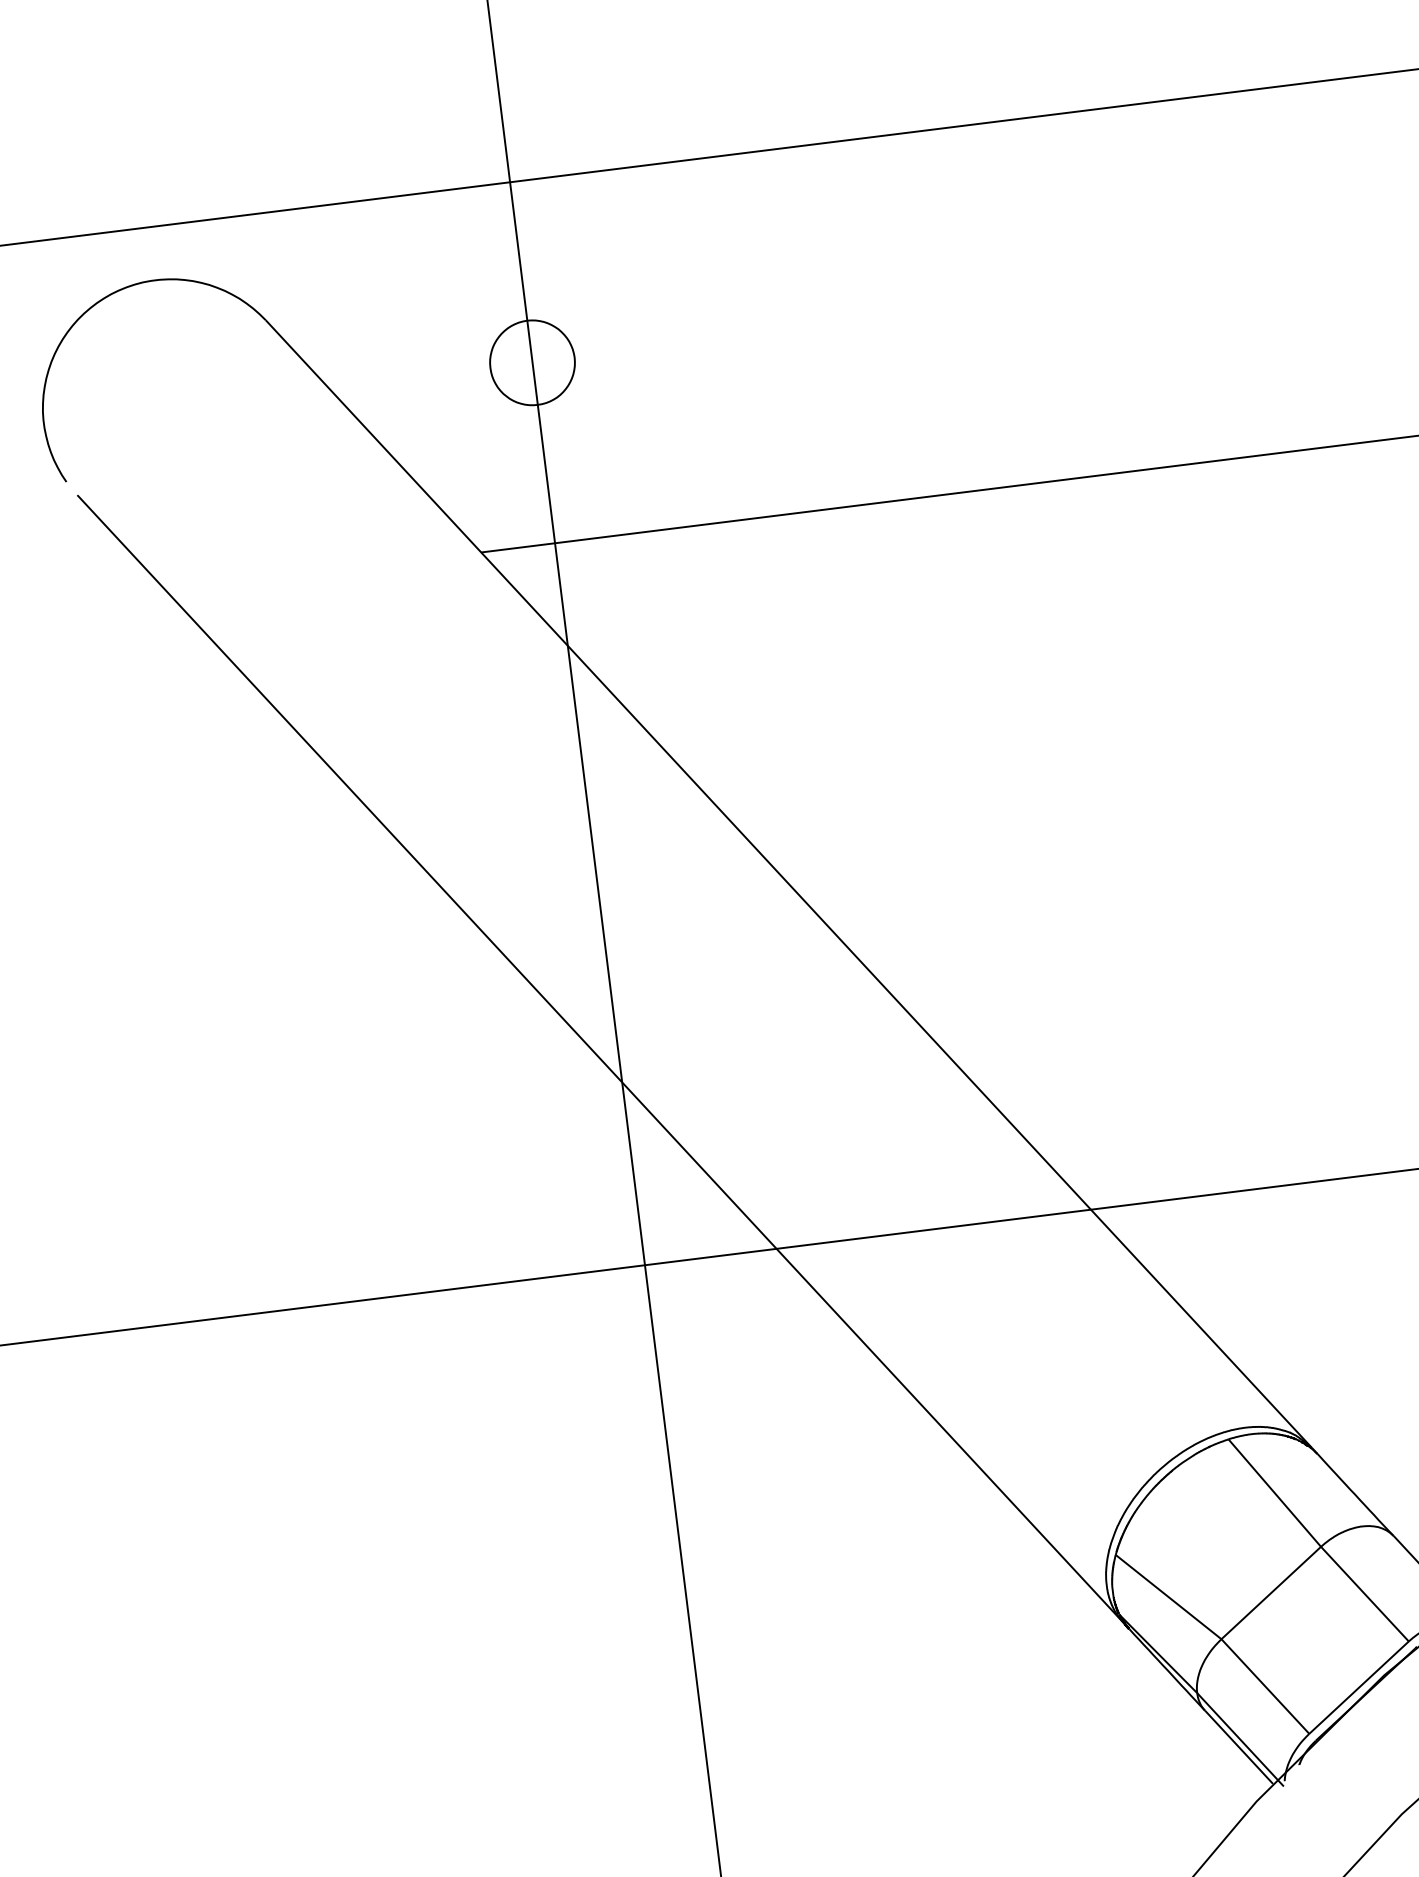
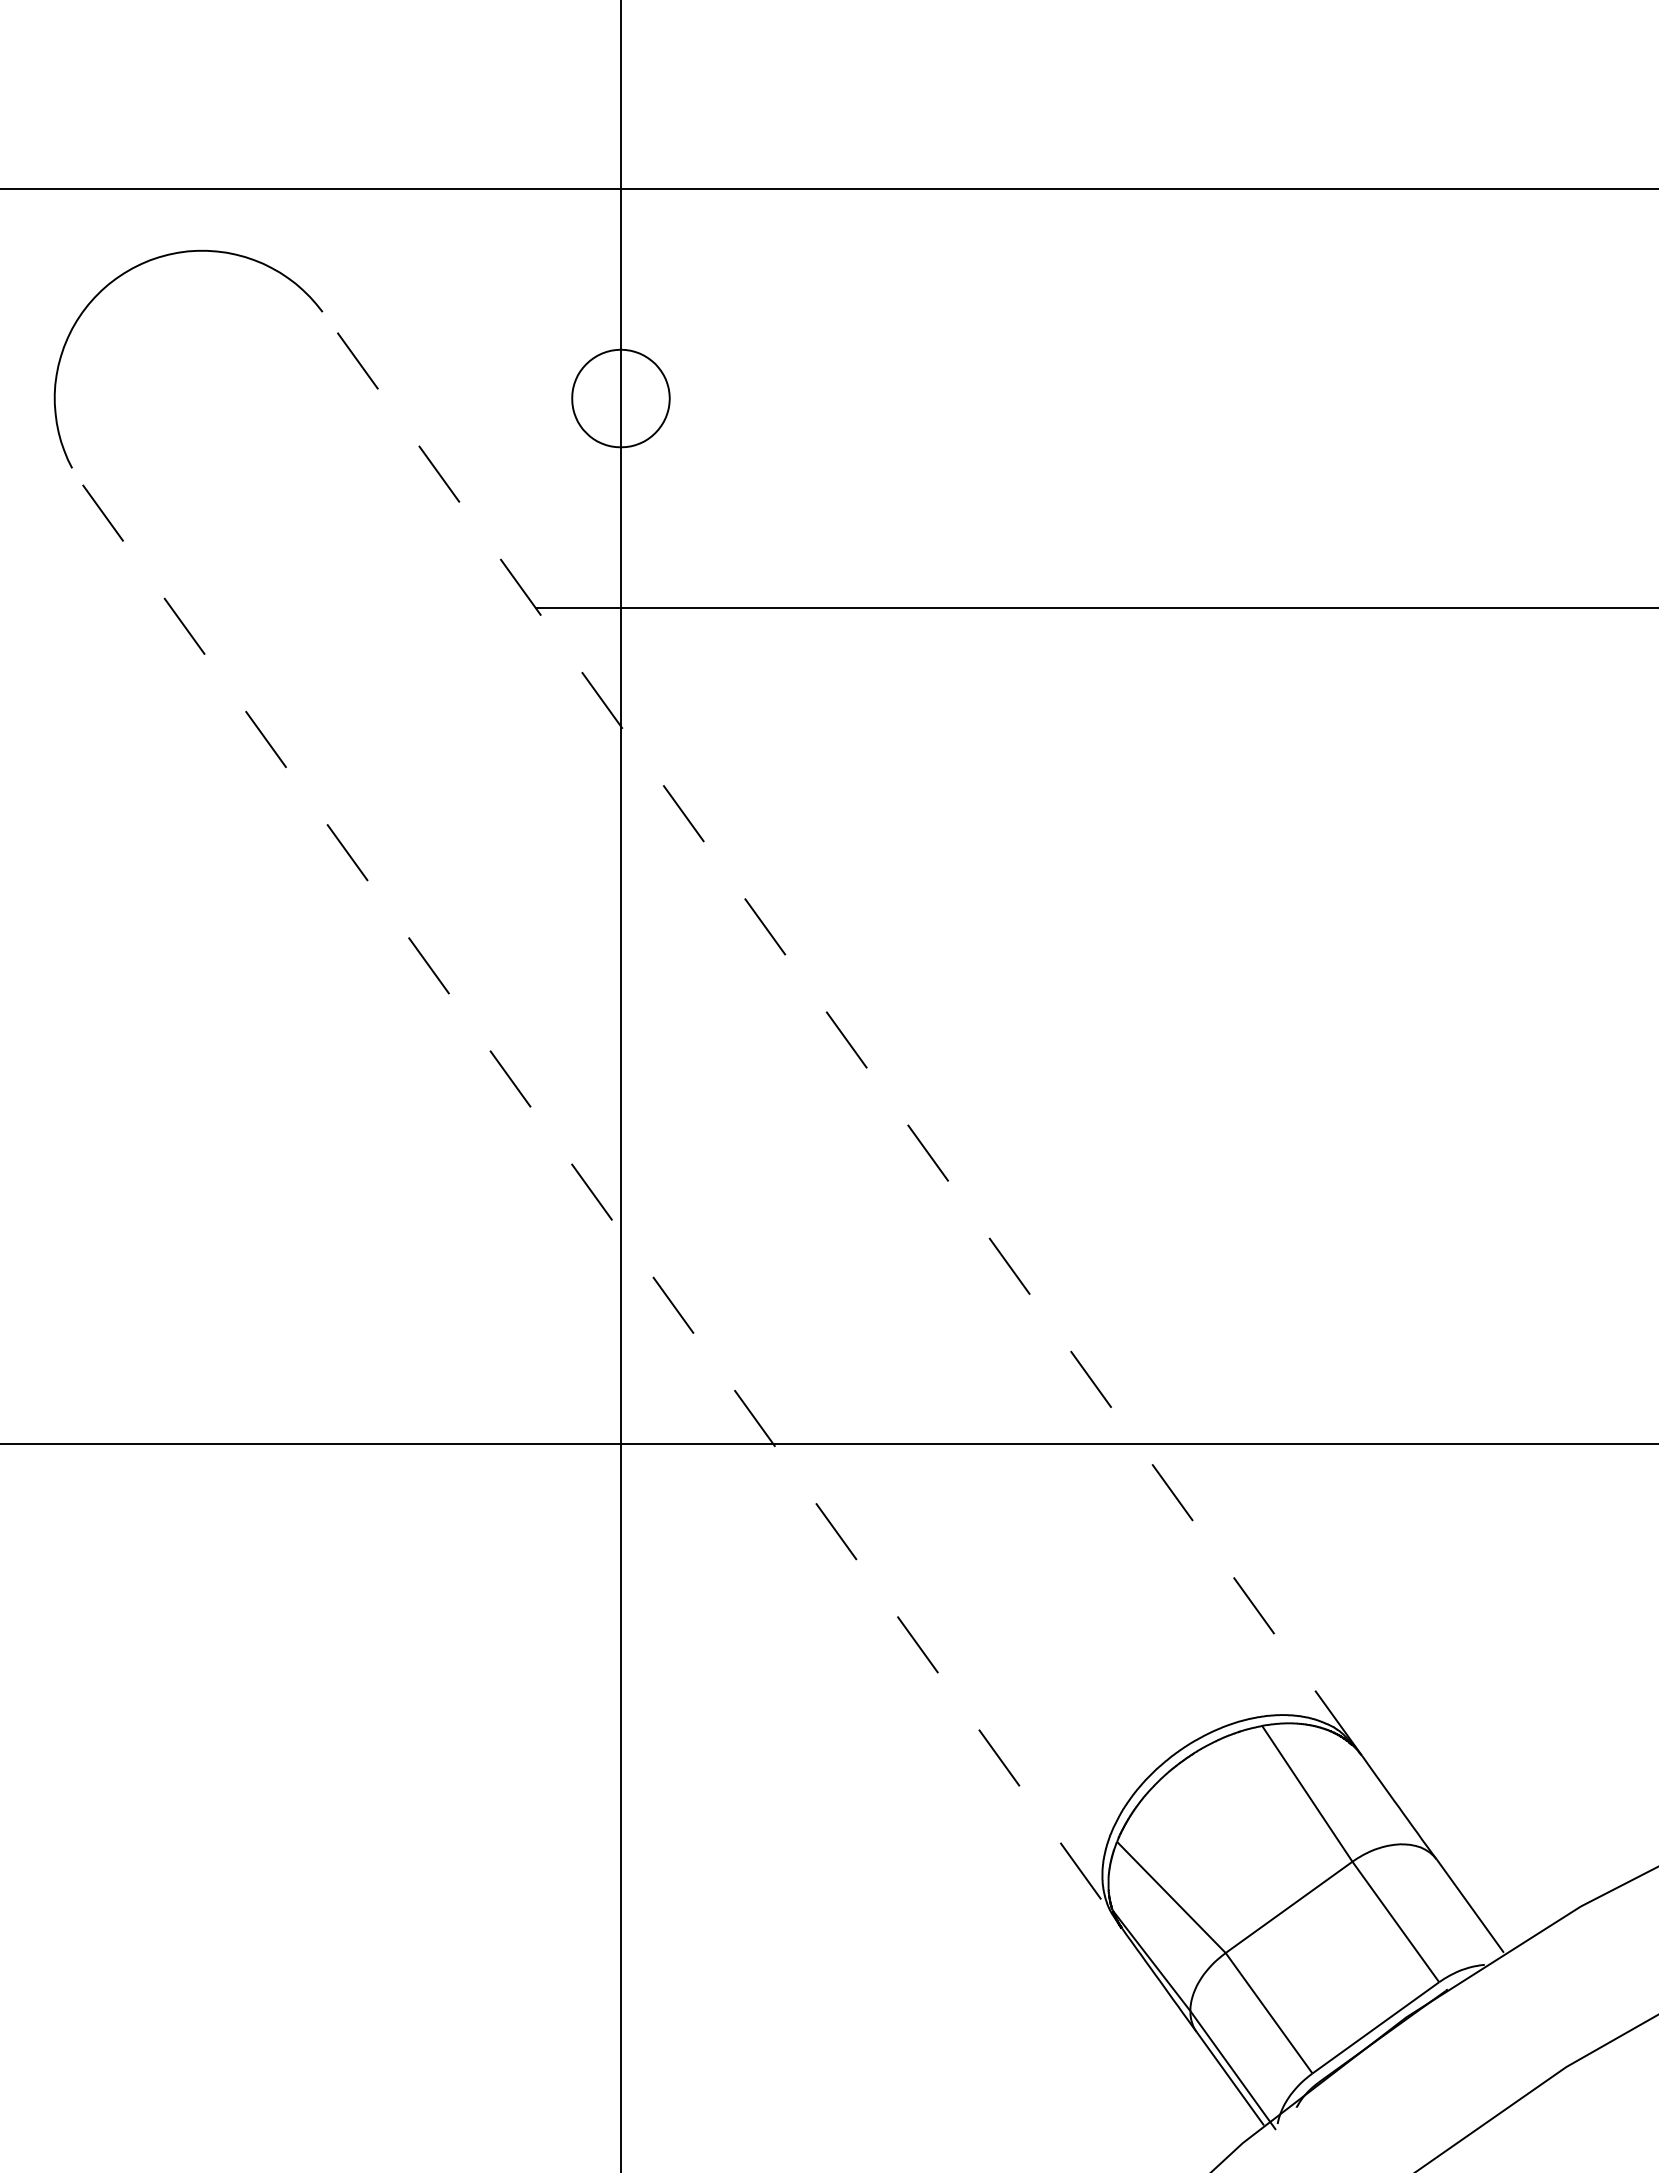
line: (788, 883) -> (839, 1029), solid -> dashed
line: (600, 1058) -> (599, 1202), solid -> dashed

